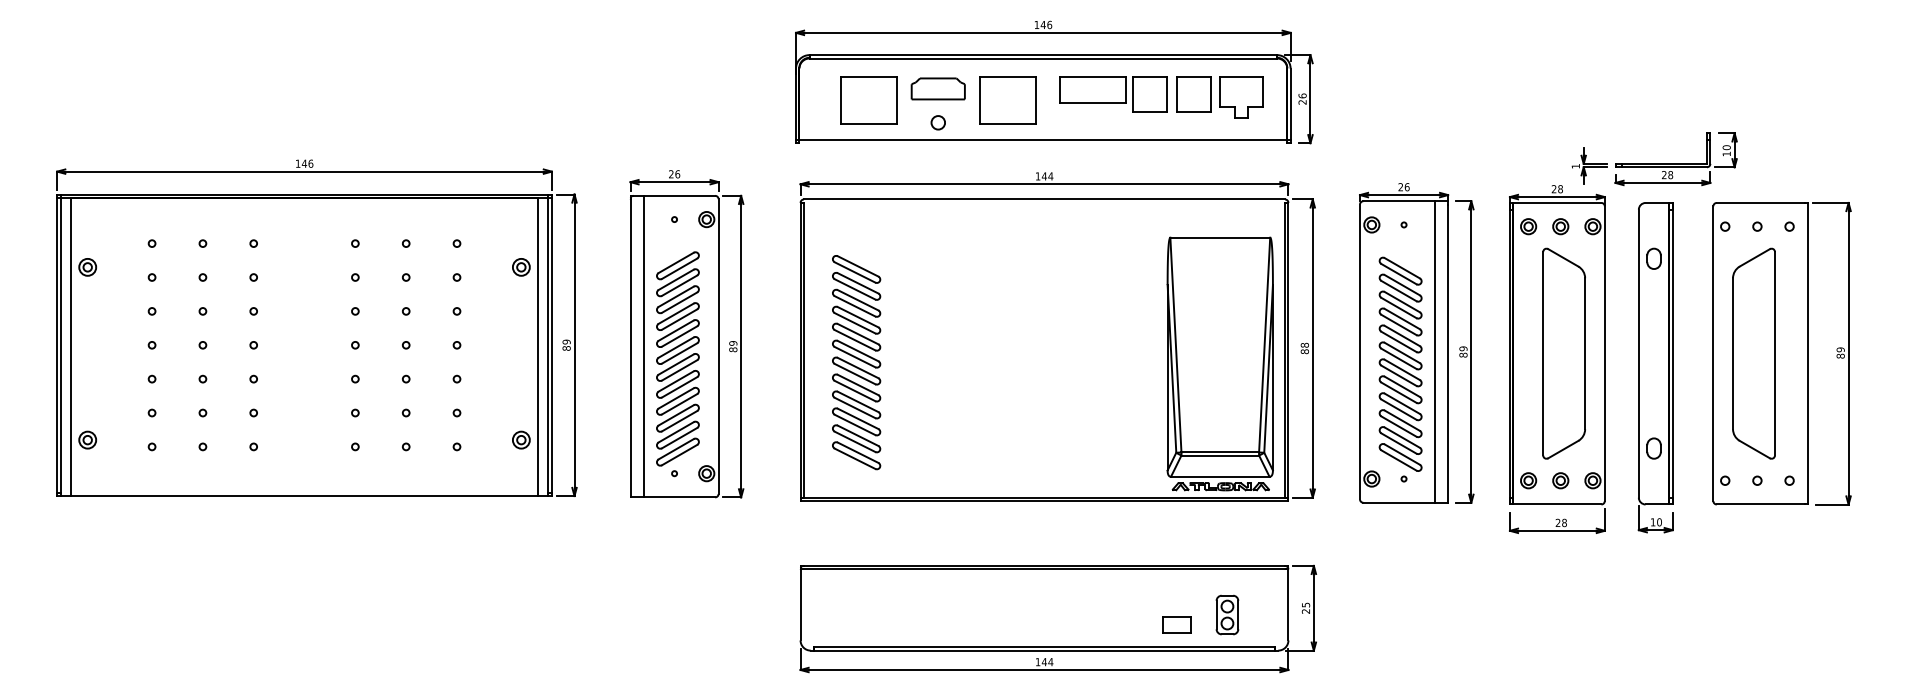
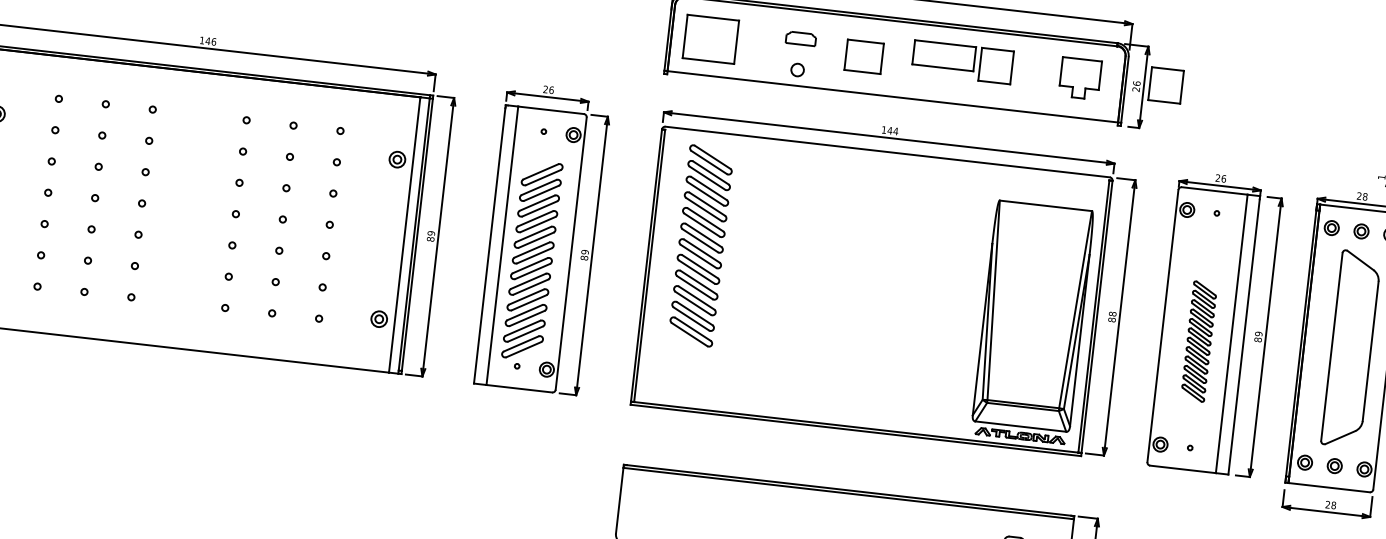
part: (937, 88) -> (800, 38), size x0.6
part: (1193, 94) -> (1165, 85), moved
part: (868, 100) -> (710, 39), moved
part: (1007, 100) -> (863, 56), size x0.7
part: (856, 362) -> (701, 245), moved
part: (1400, 363) -> (1199, 340), size x0.6

